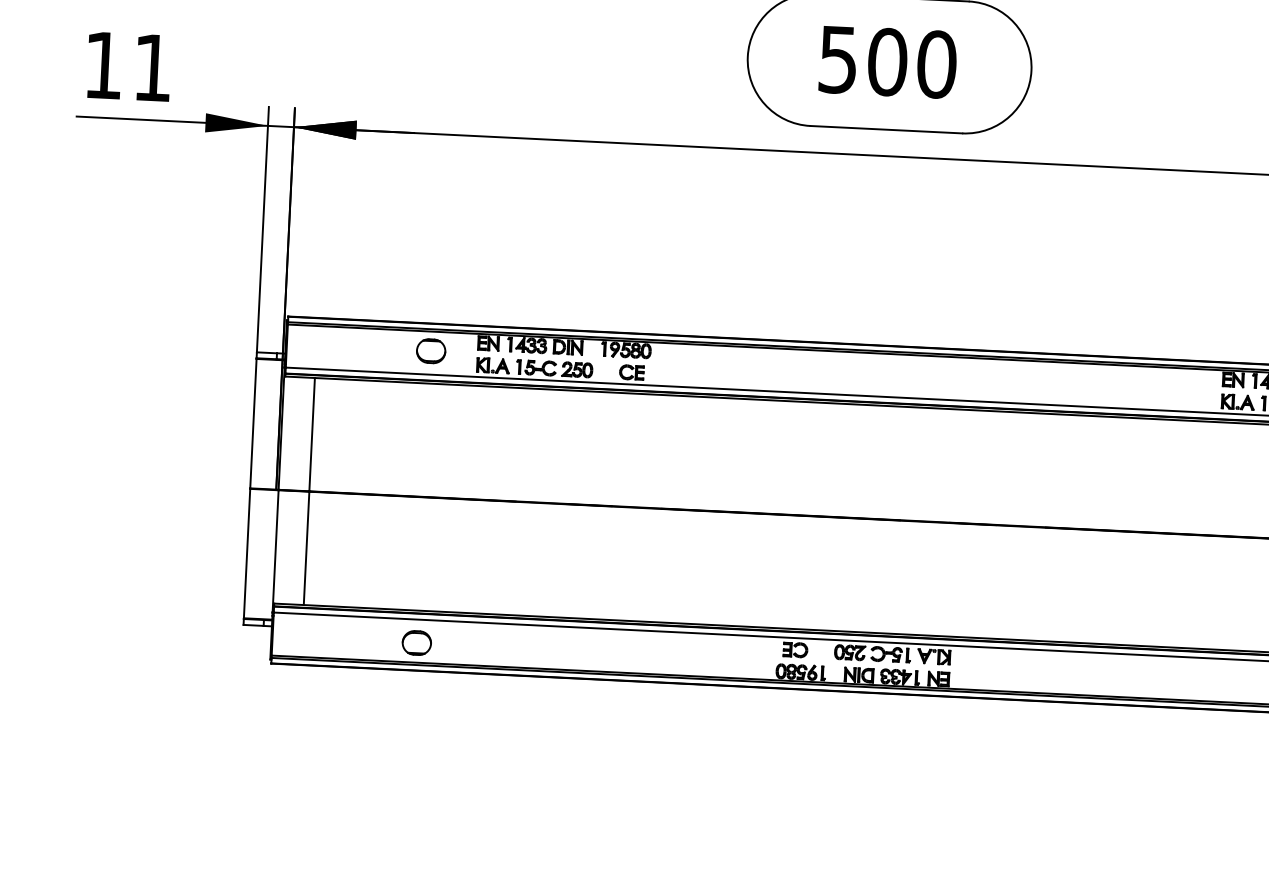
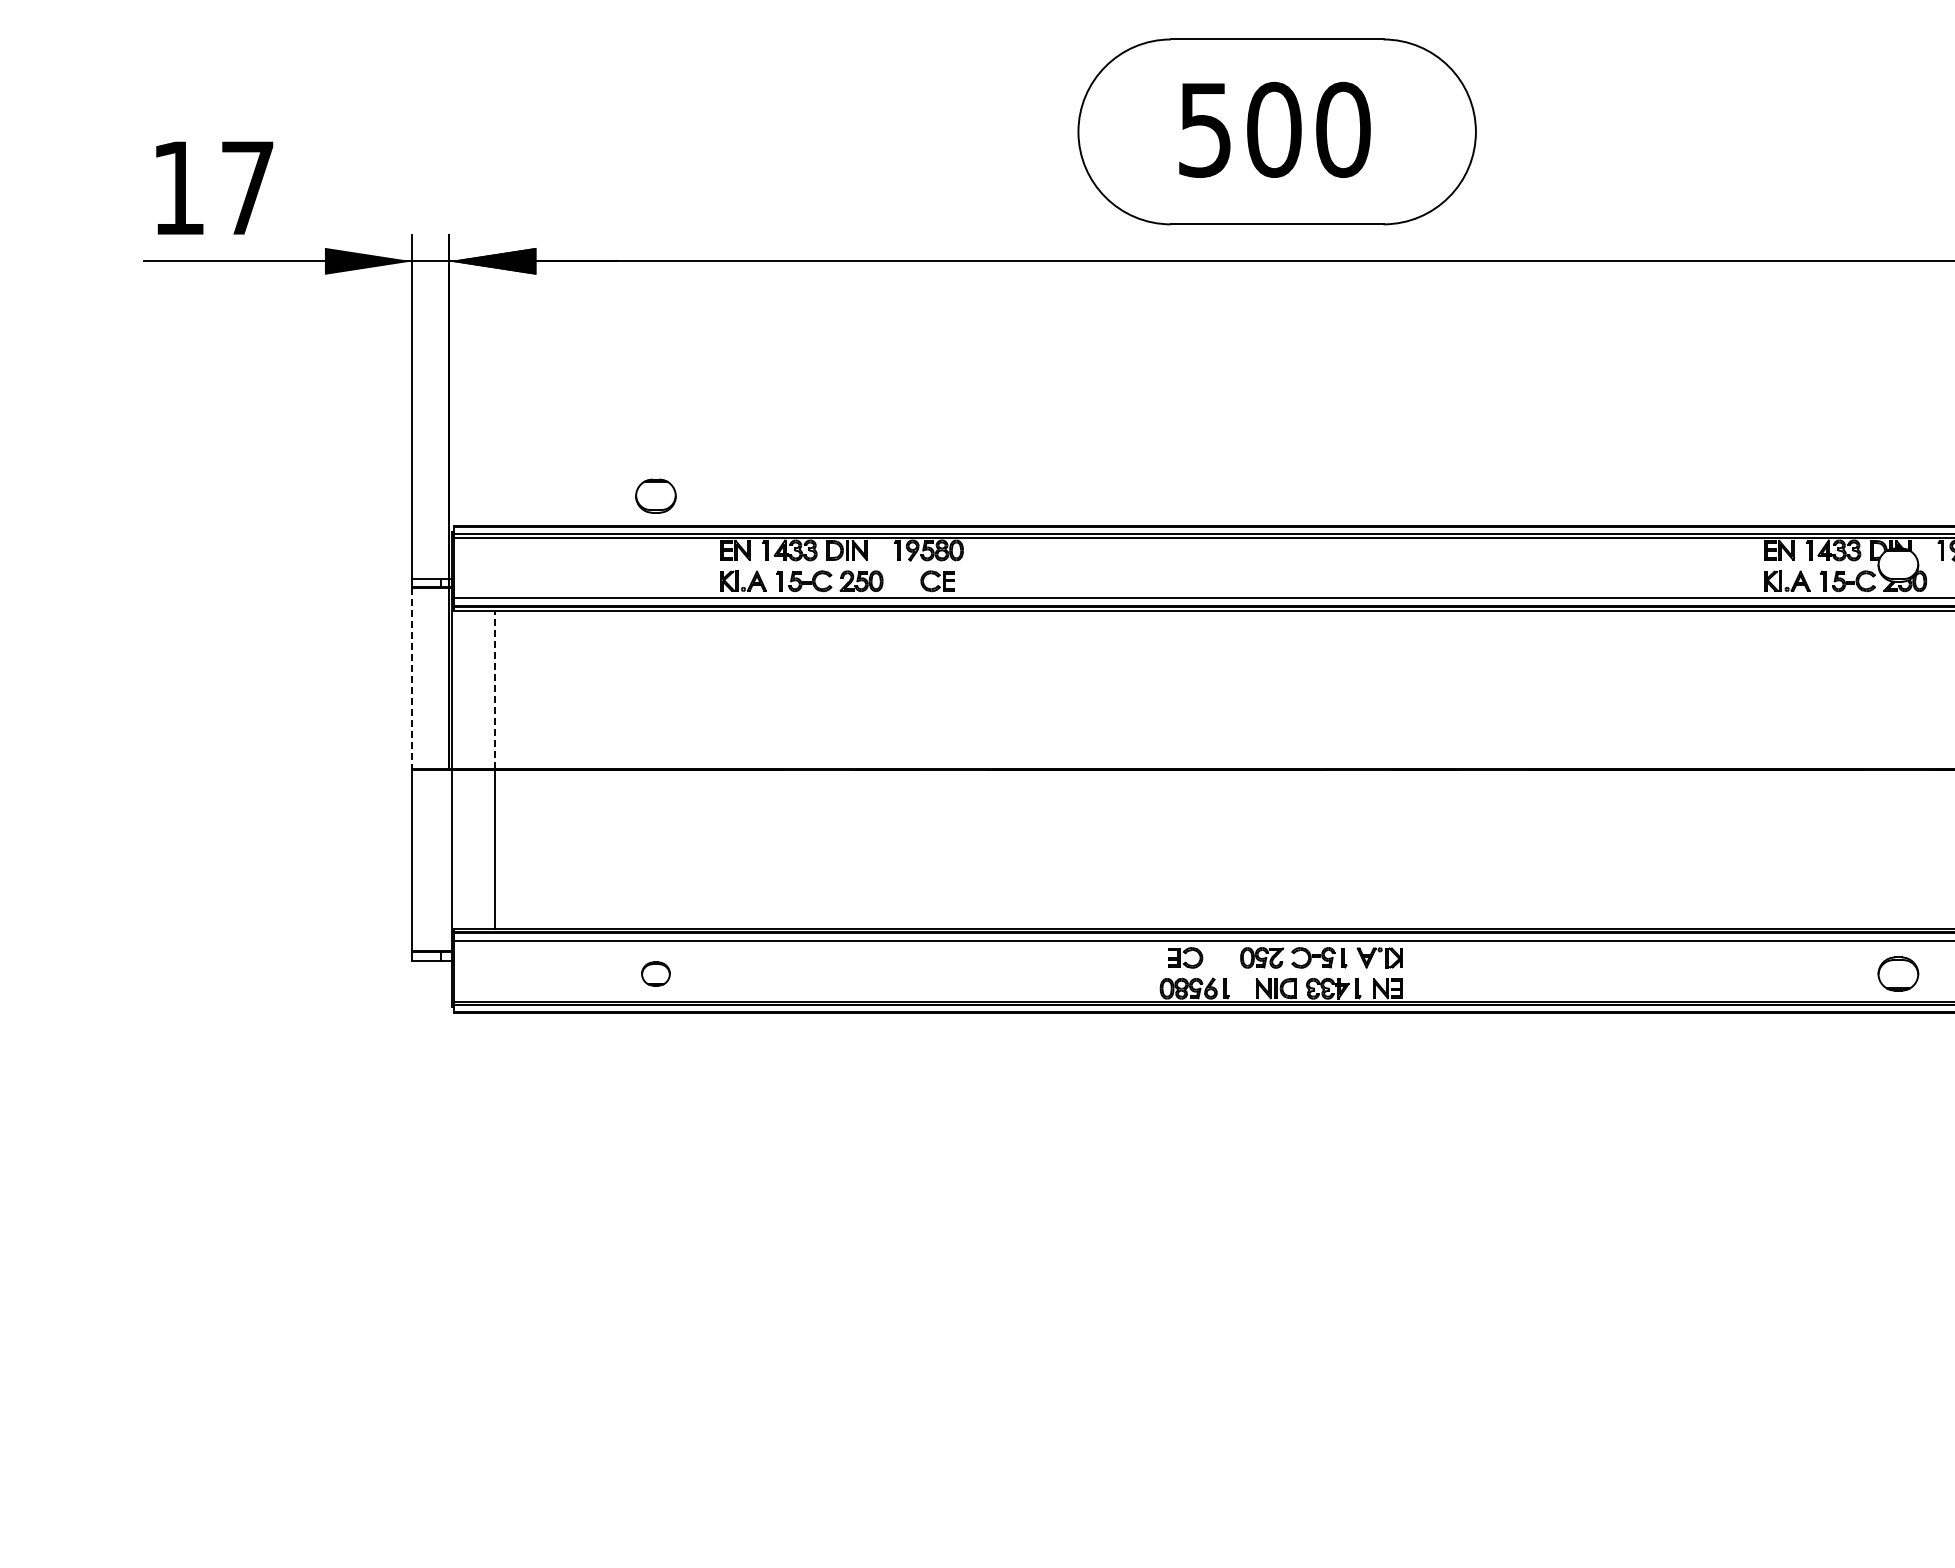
text: (152, 67) -> (247, 187), 11 -> 17
part: (430, 350) -> (655, 495), moved
line: (253, 423) -> (412, 678), solid -> dashed
line: (312, 434) -> (495, 689), solid -> dashed
part: (416, 642) -> (655, 973), size x0.7

